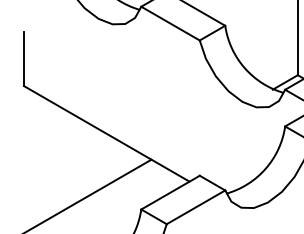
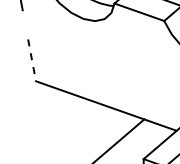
line: (24, 59) -> (32, 60), solid -> dashed

